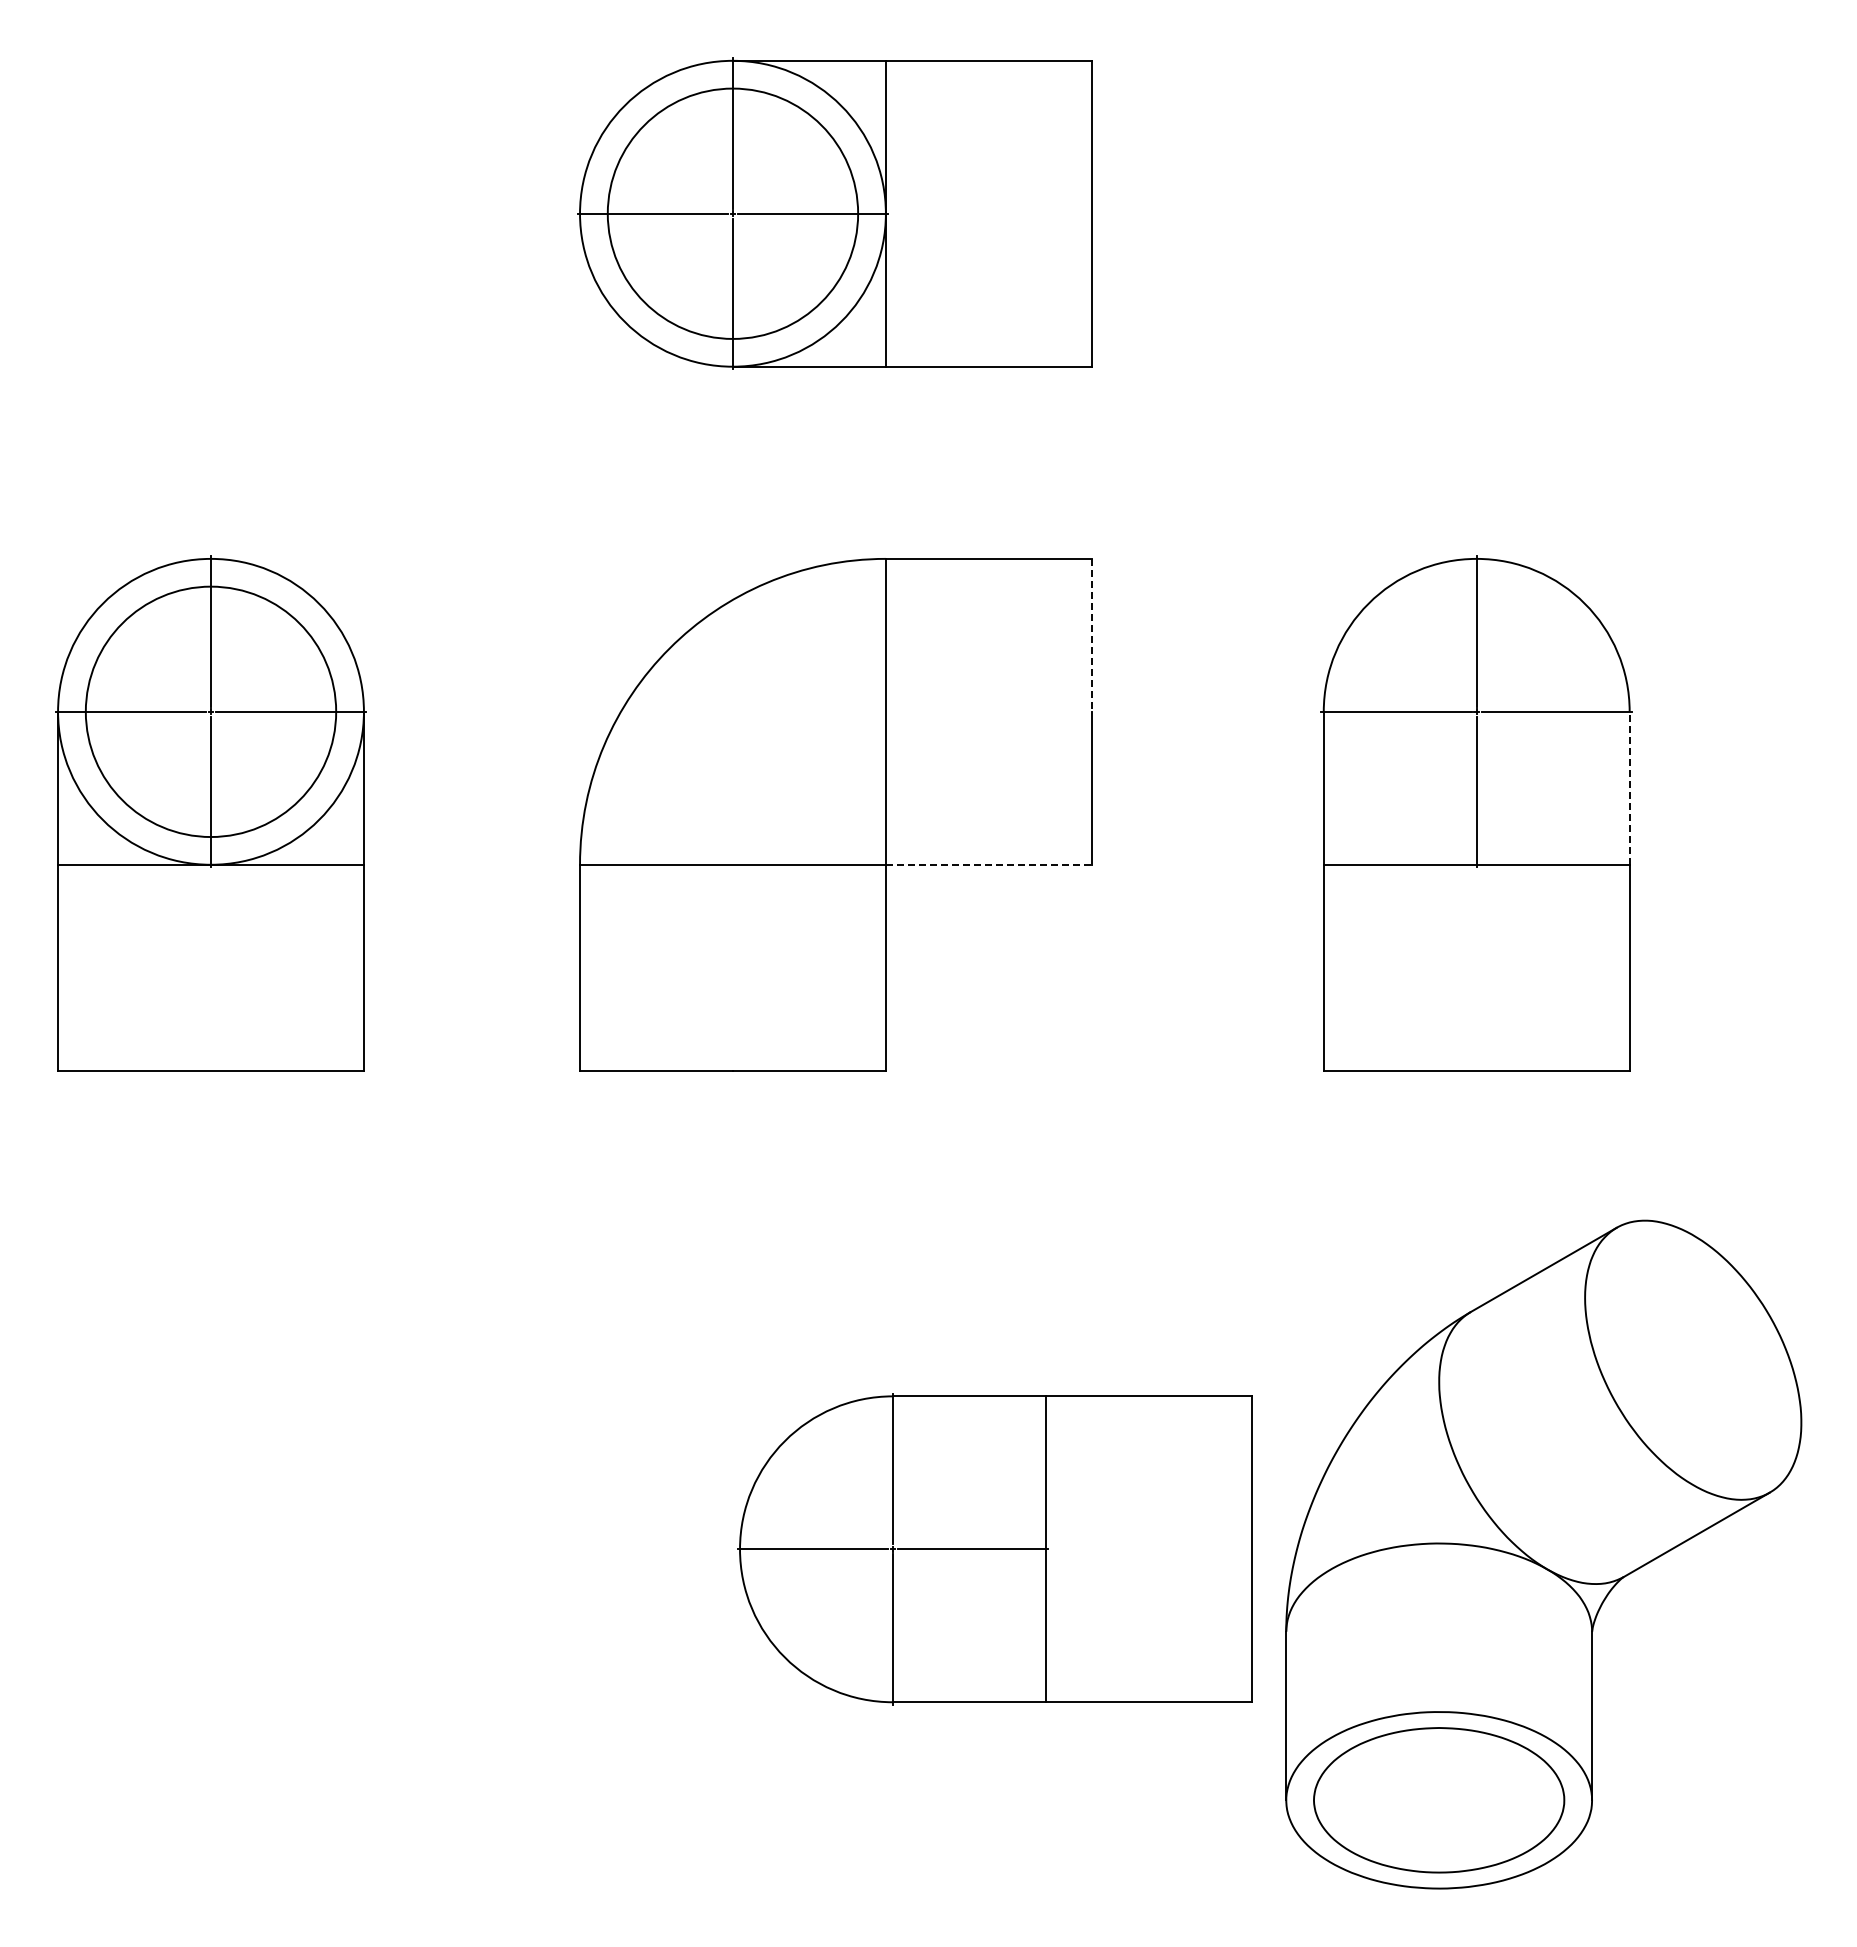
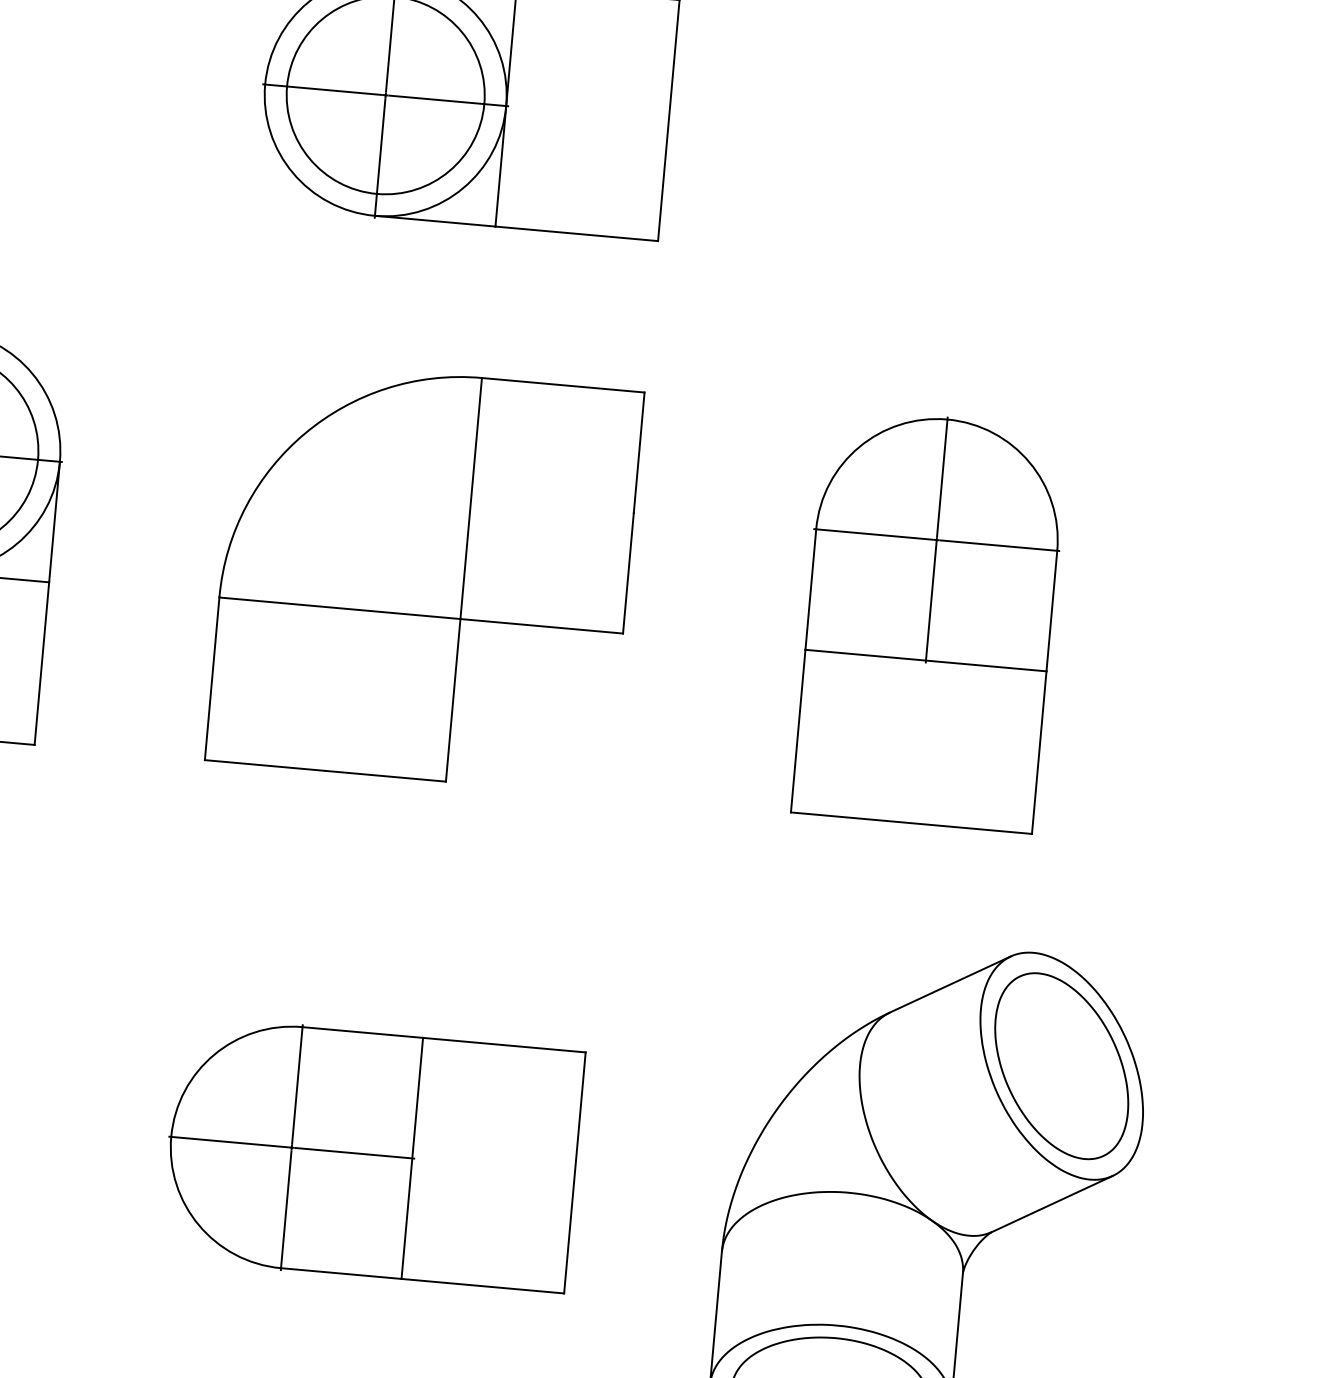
line: (1092, 635) -> (639, 452), dashed -> solid
line: (1629, 787) -> (1051, 610), dashed -> solid
line: (989, 864) -> (542, 626), dashed -> solid
part: (1692, 1360) -> (1061, 1066), added
part: (994, 1549) -> (371, 1154), moved

